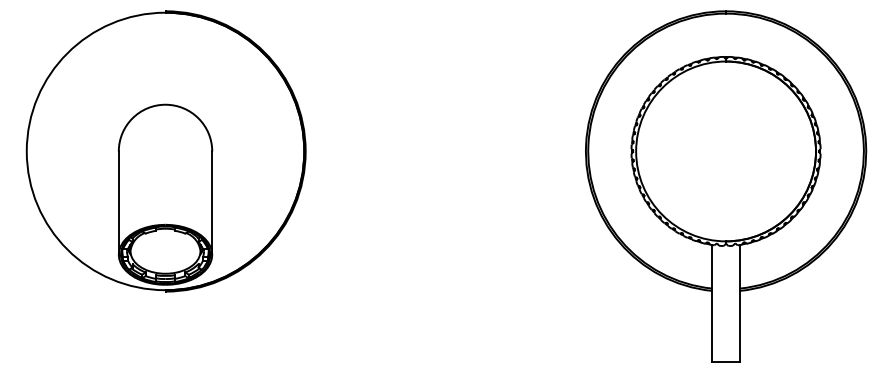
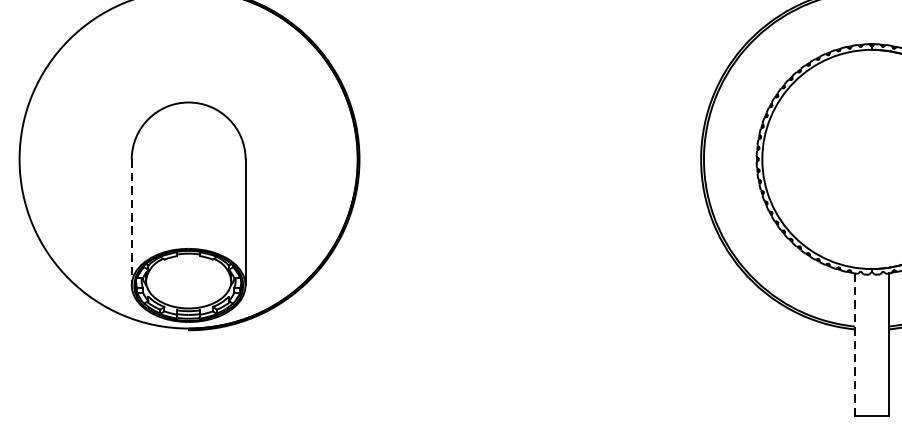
line: (118, 203) -> (131, 222), solid -> dashed
line: (712, 303) -> (855, 344), solid -> dashed

